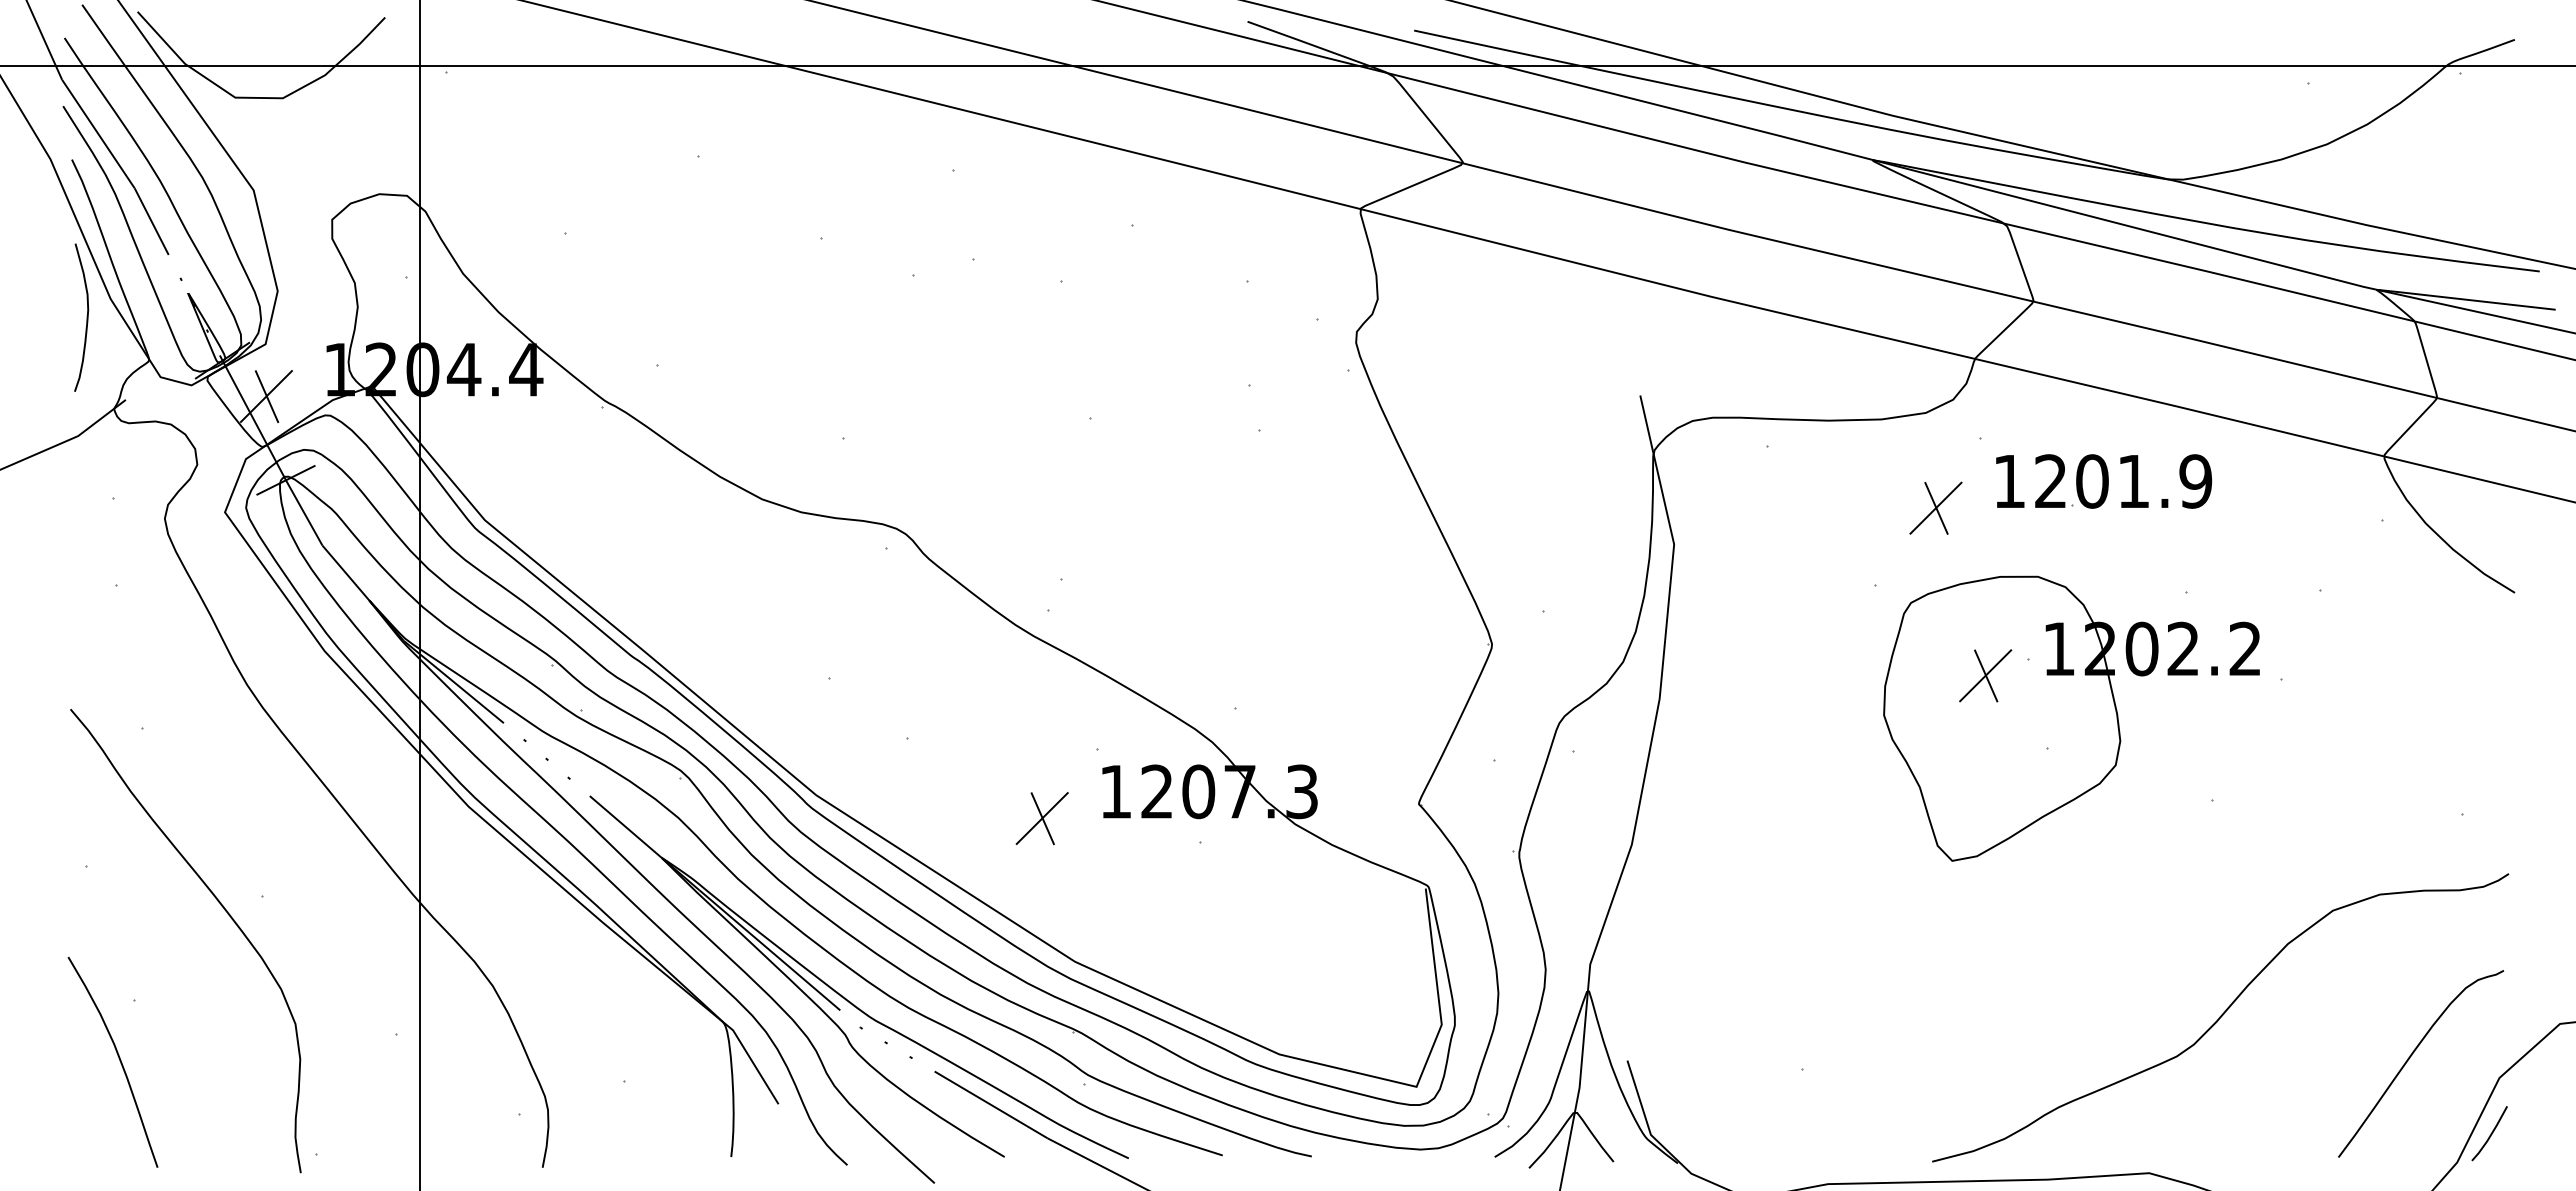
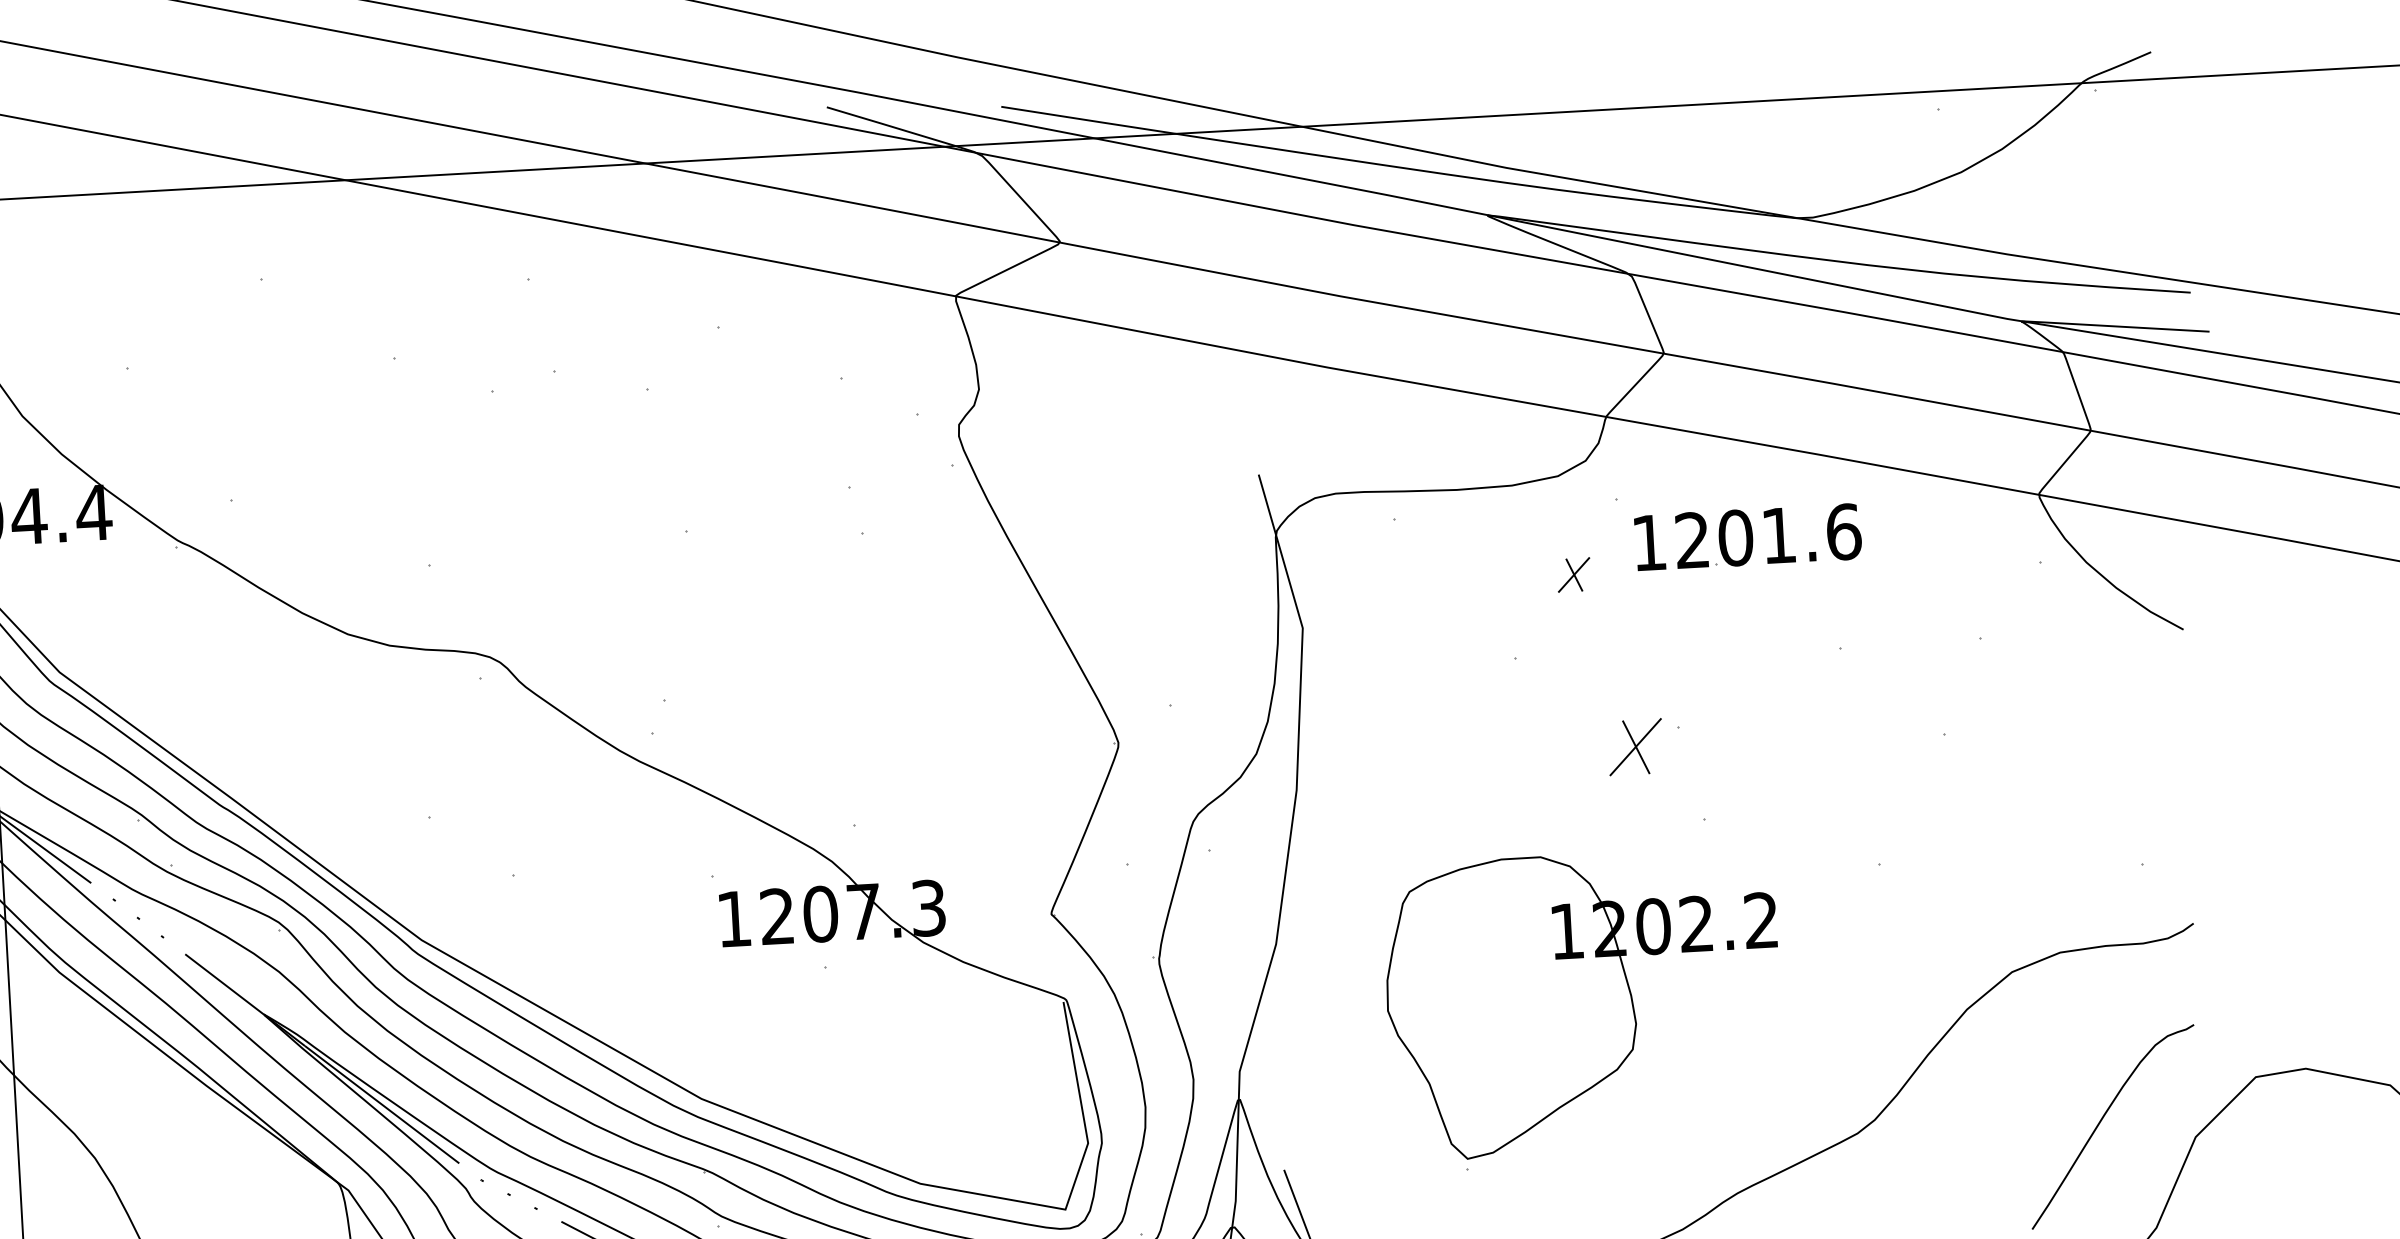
text: (2195, 481) -> (1843, 532), 1201.9 -> 1201.6
part: (1935, 507) -> (1573, 574), size x0.6
part: (2071, 718) -> (1583, 1003), moved
part: (1041, 818) -> (658, 951), removed
line: (2490, 1133) -> (2189, 1195), removed

